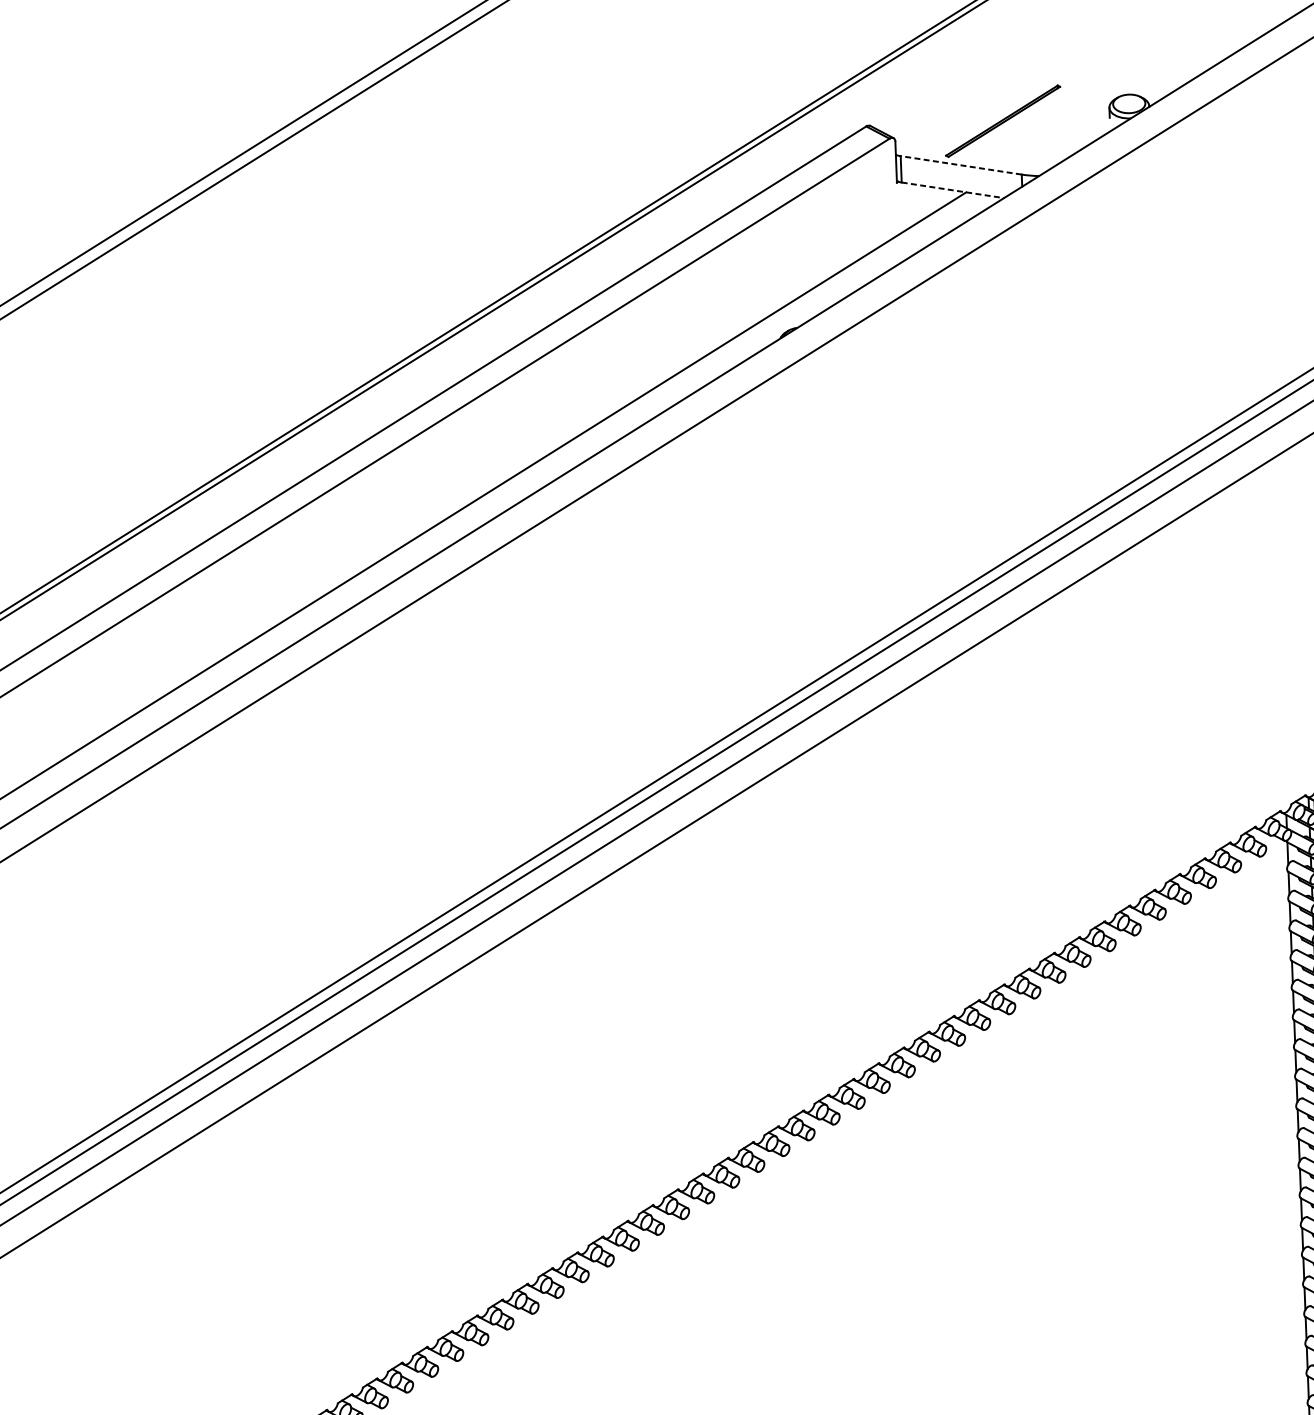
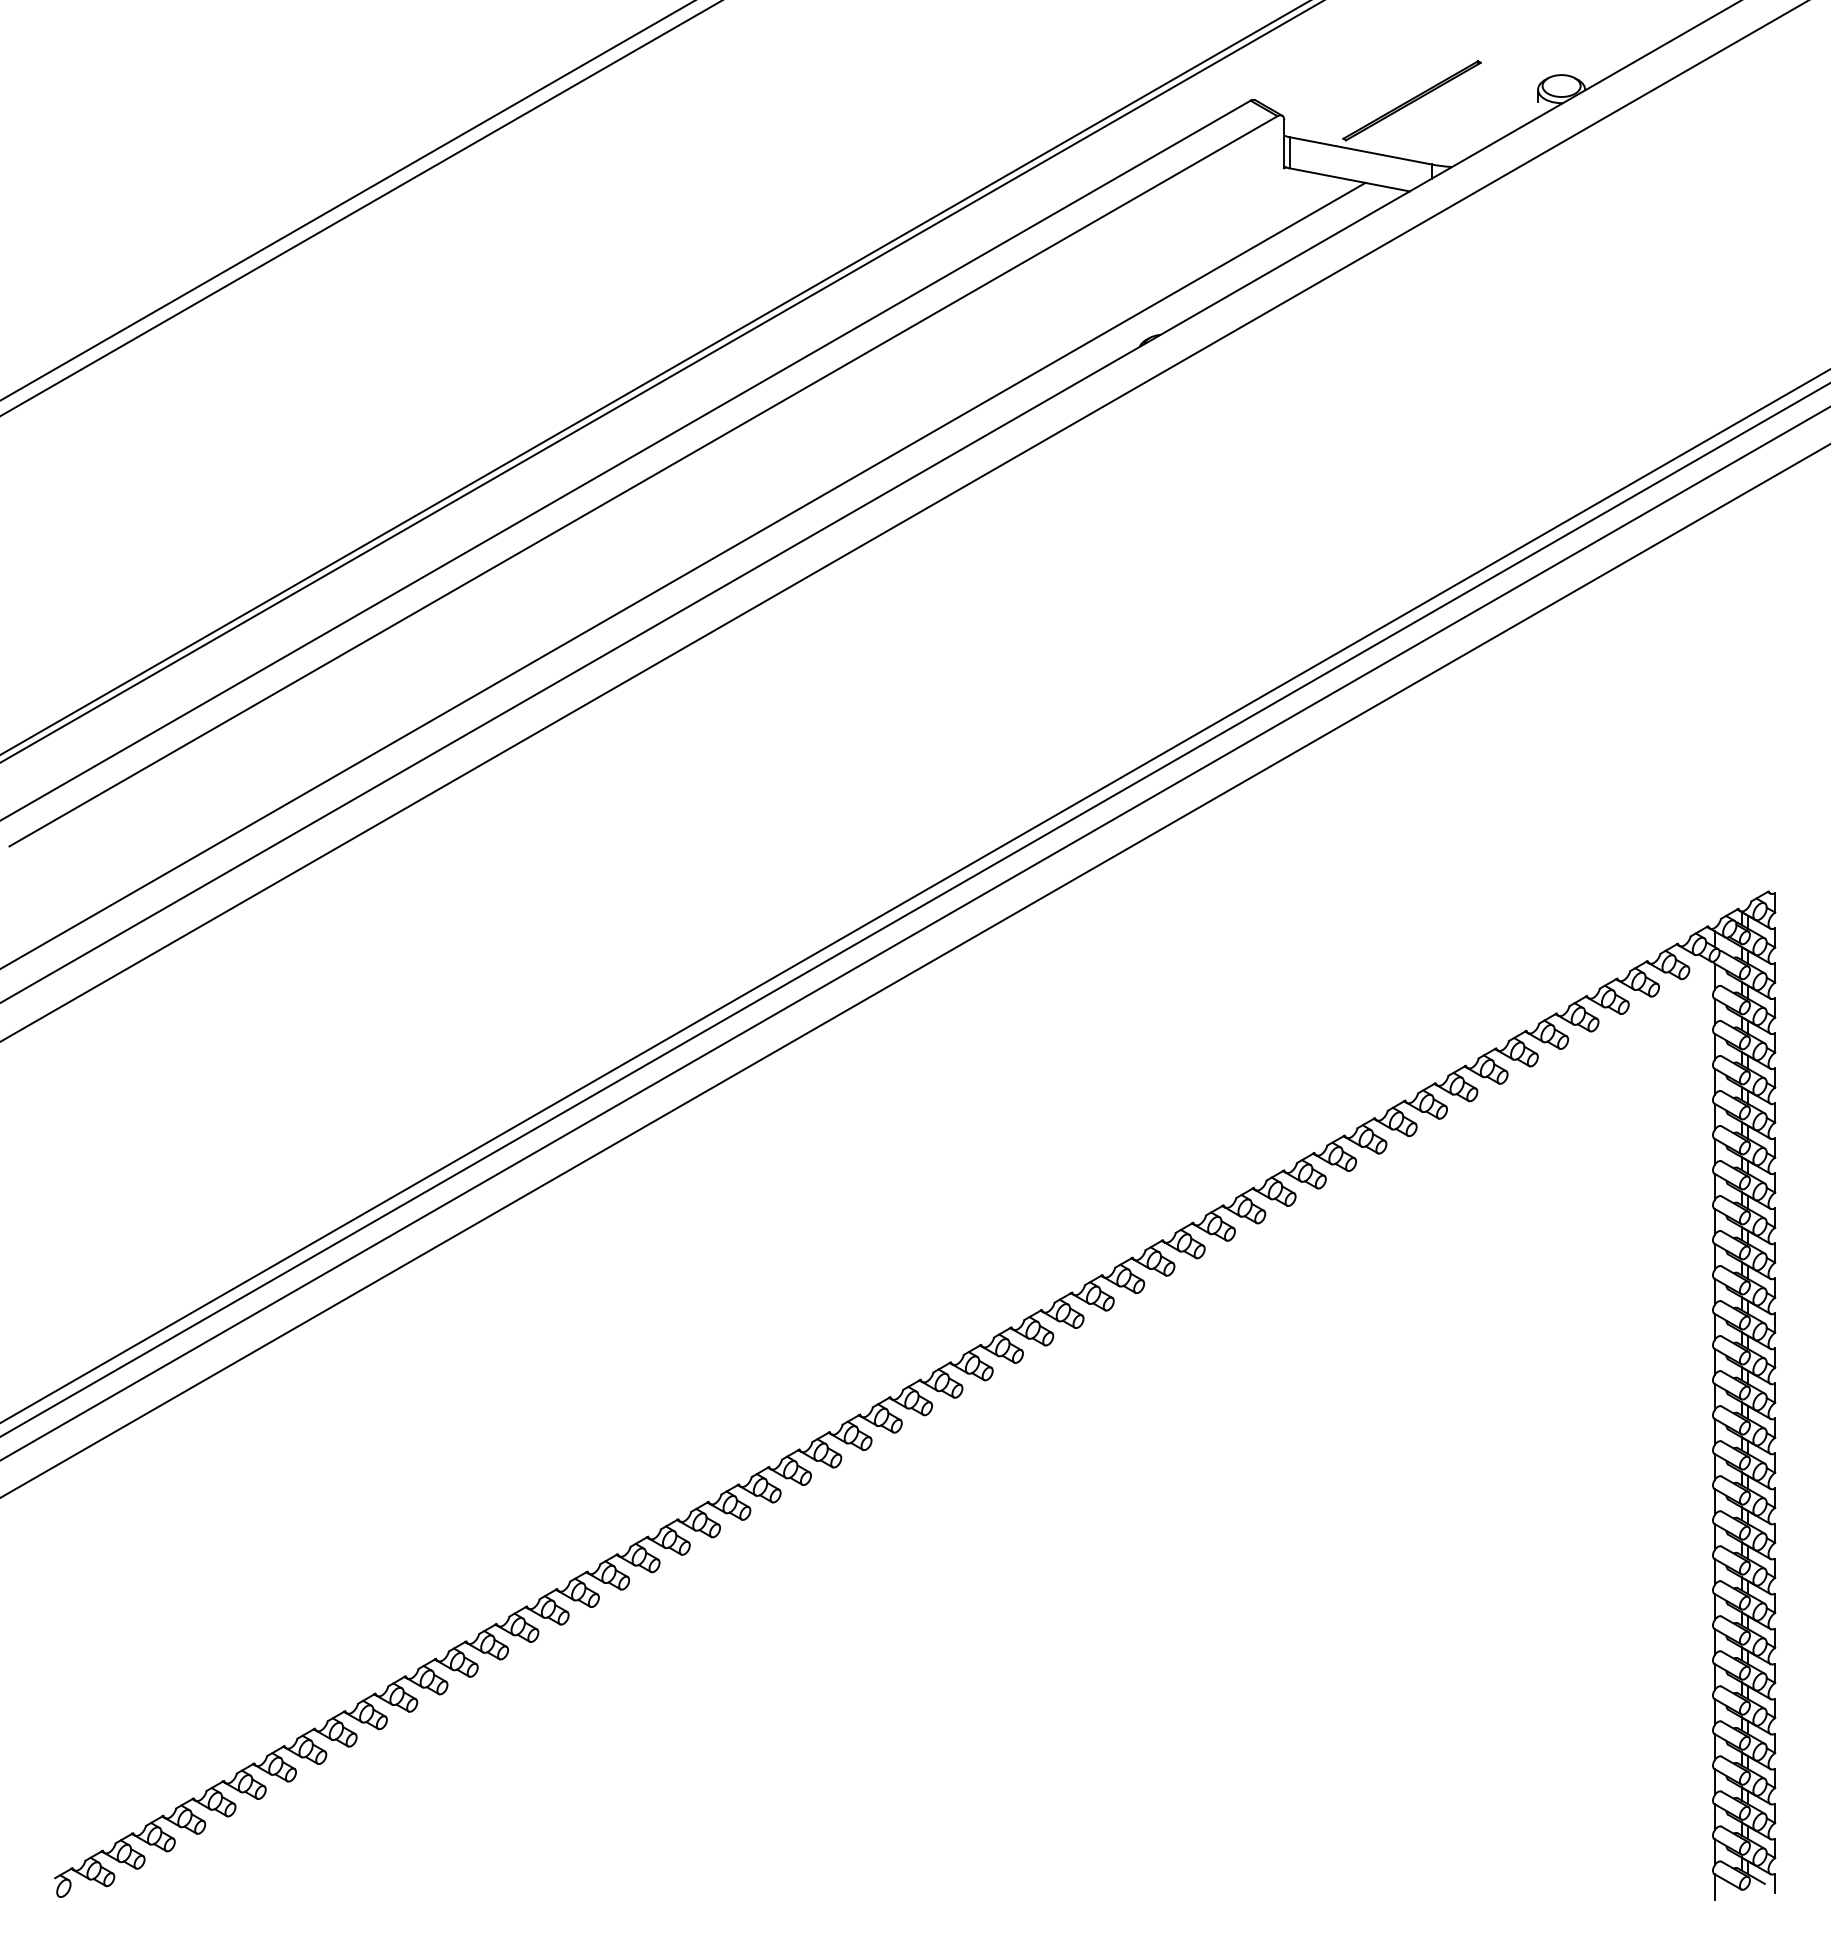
line: (960, 165) -> (1360, 150), dashed -> solid
line: (953, 190) -> (1350, 180), dashed -> solid

